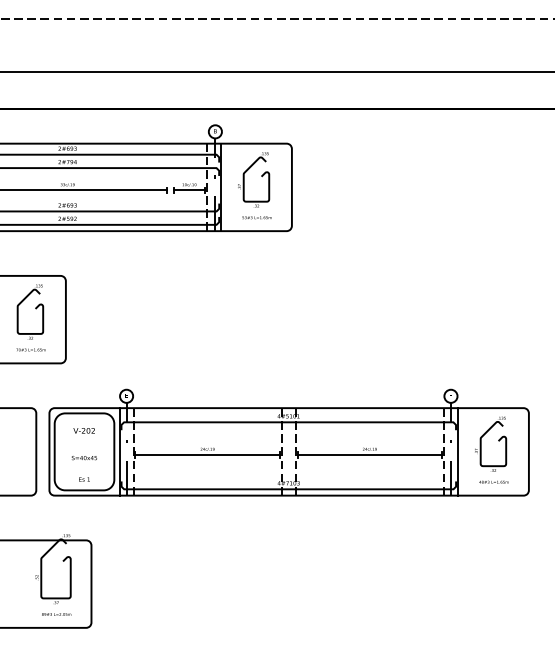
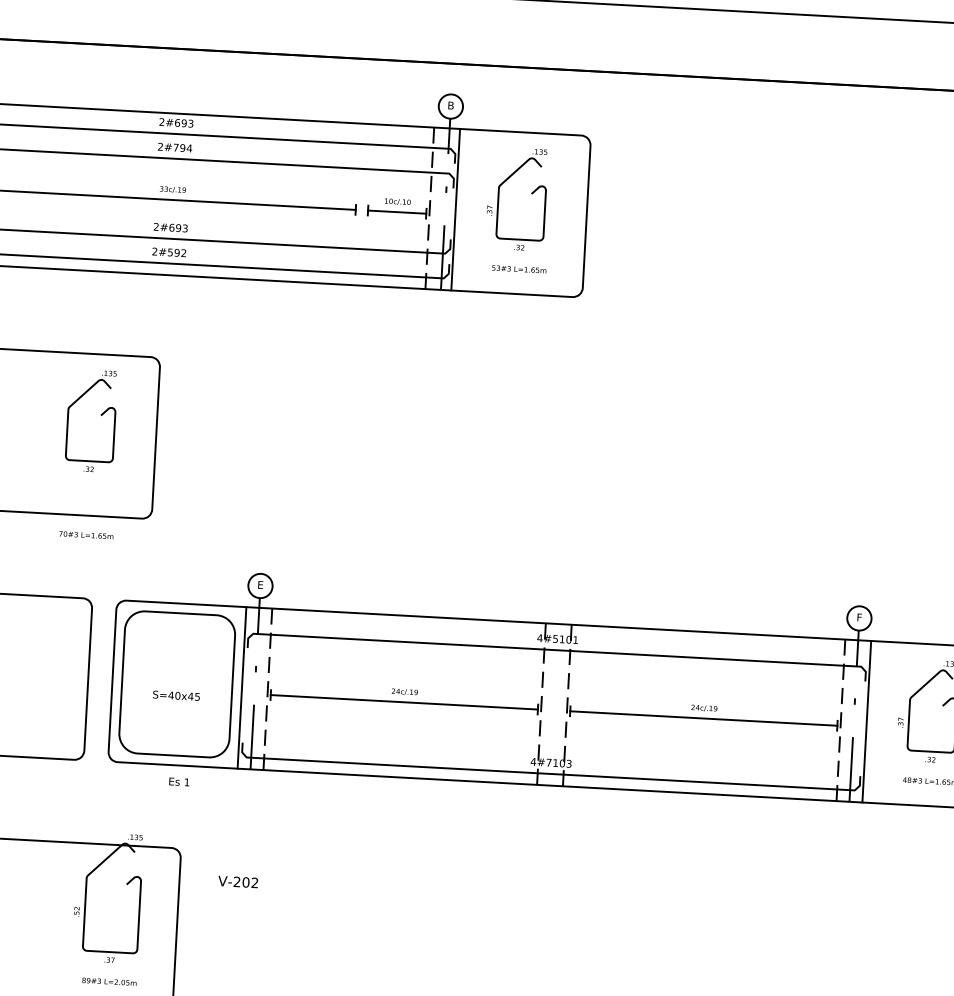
text: (30, 349) -> (85, 534), moved
text: (83, 430) -> (236, 881), moved
text: (84, 479) -> (179, 781), moved

